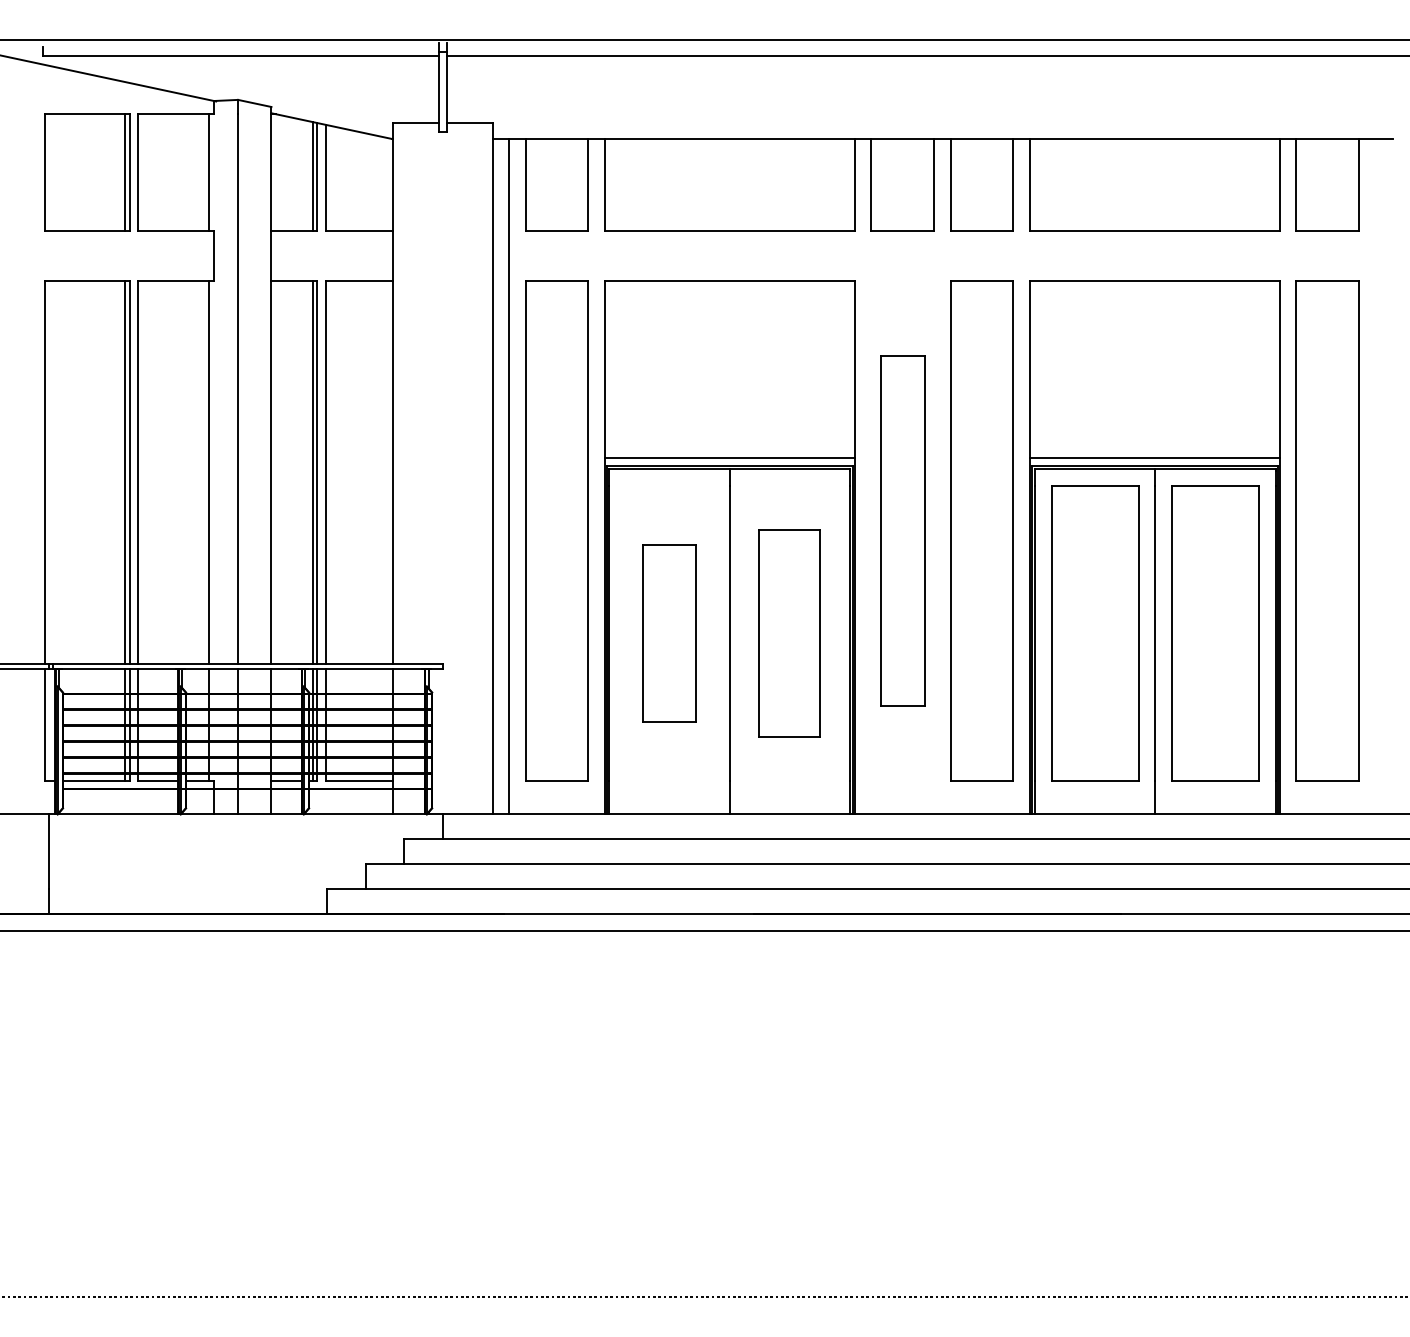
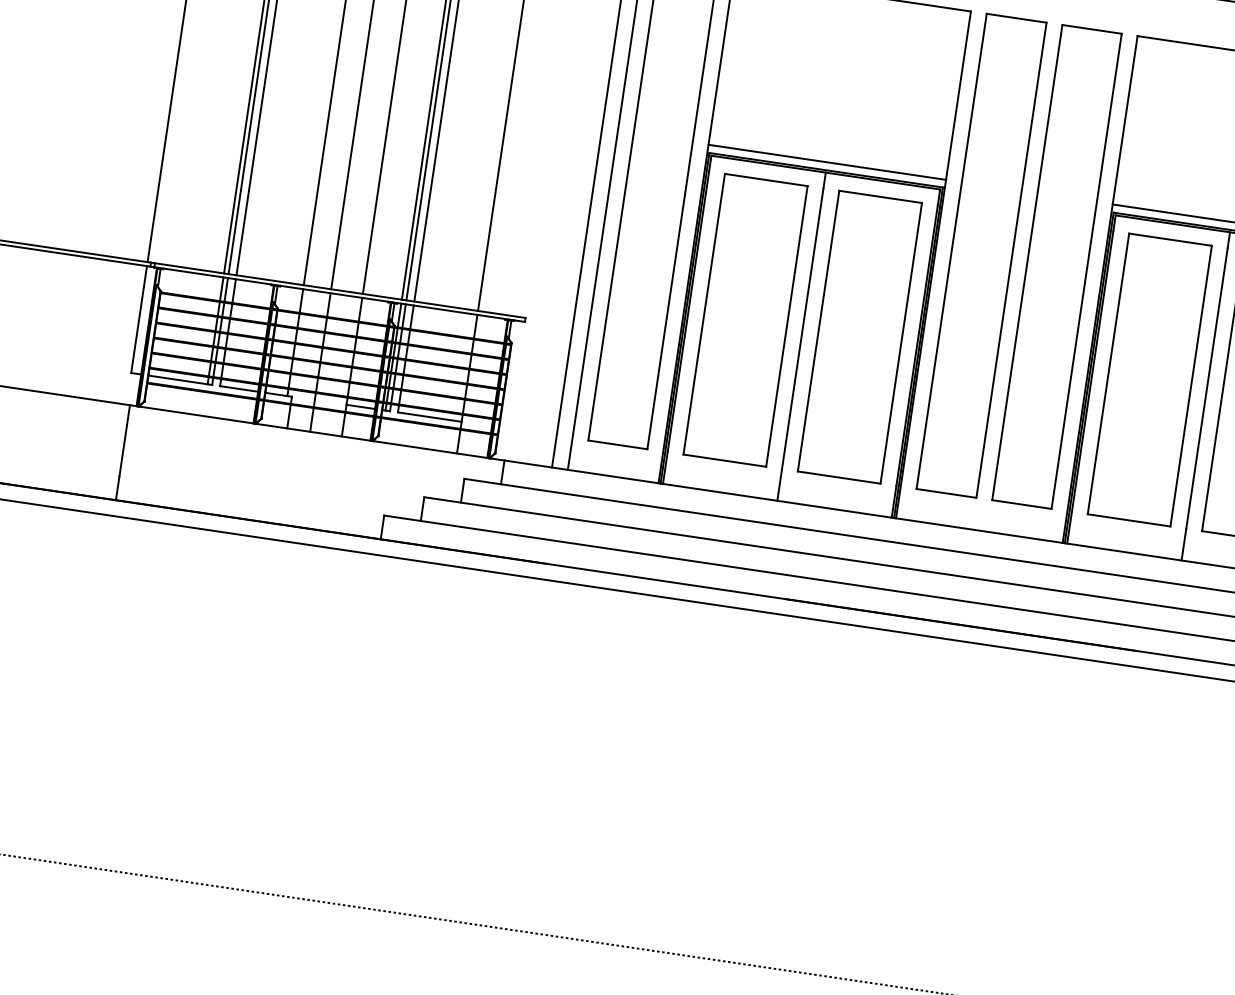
part: (902, 530) -> (981, 255), size x1.43
part: (669, 633) -> (745, 320), size x1.67
part: (789, 633) -> (859, 337), size x1.43

